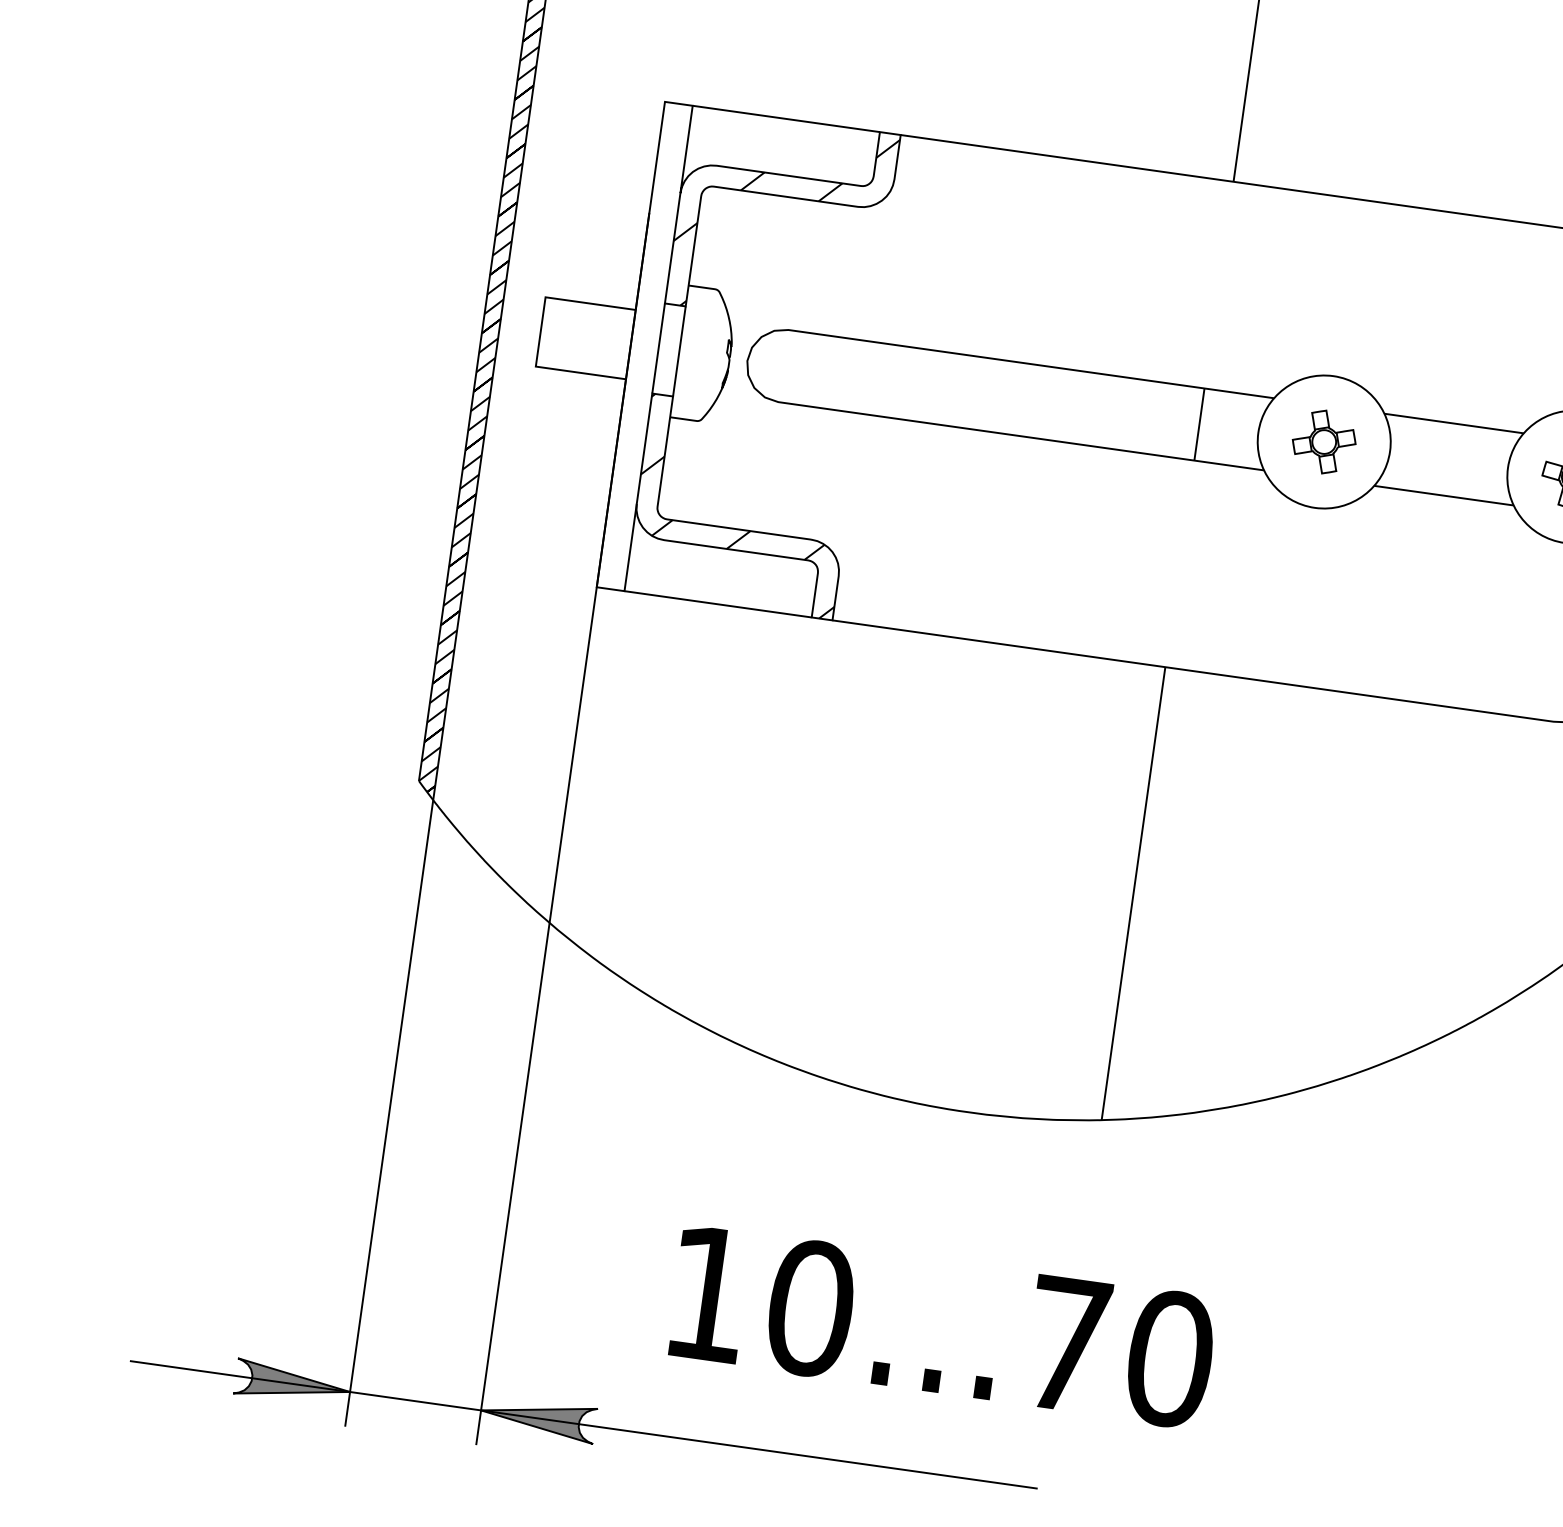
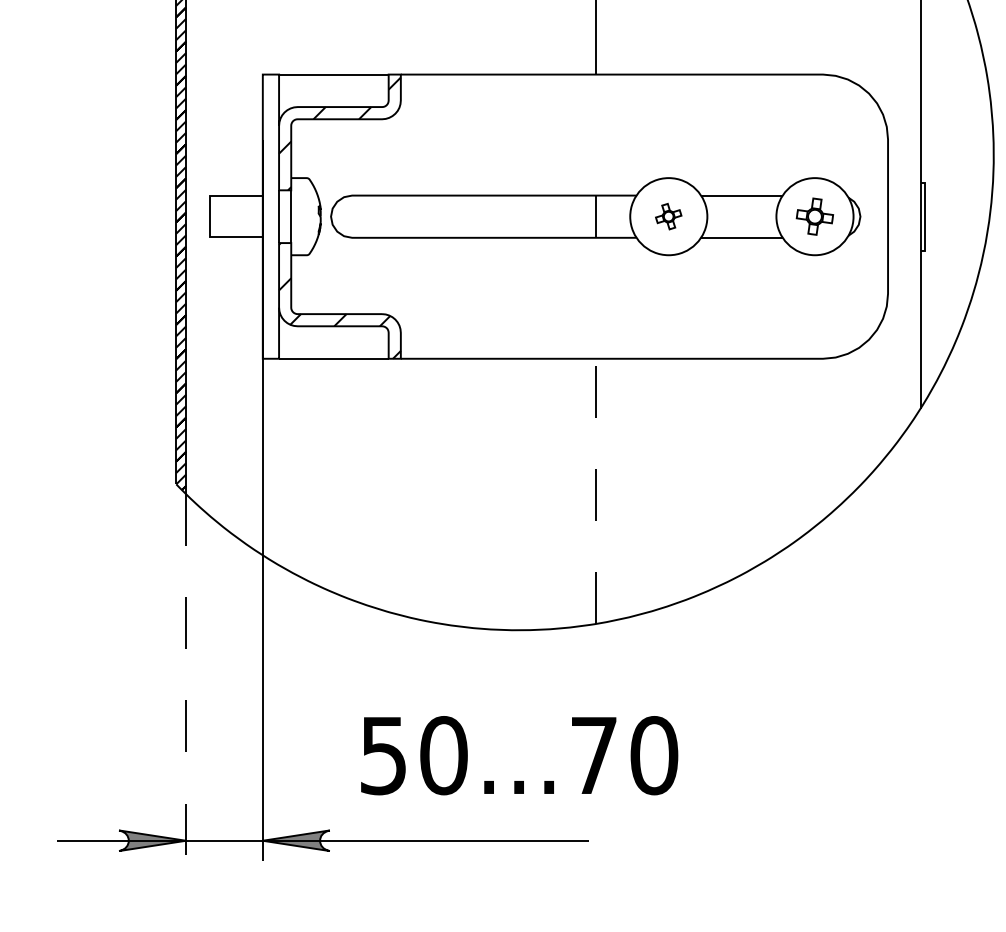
part: (1323, 441) -> (668, 216), size x0.7
line: (1133, 893) -> (595, 491), solid -> dashed
line: (389, 1114) -> (186, 678), solid -> dashed
text: (707, 1295) -> (383, 756), 10...70 -> 50...70

